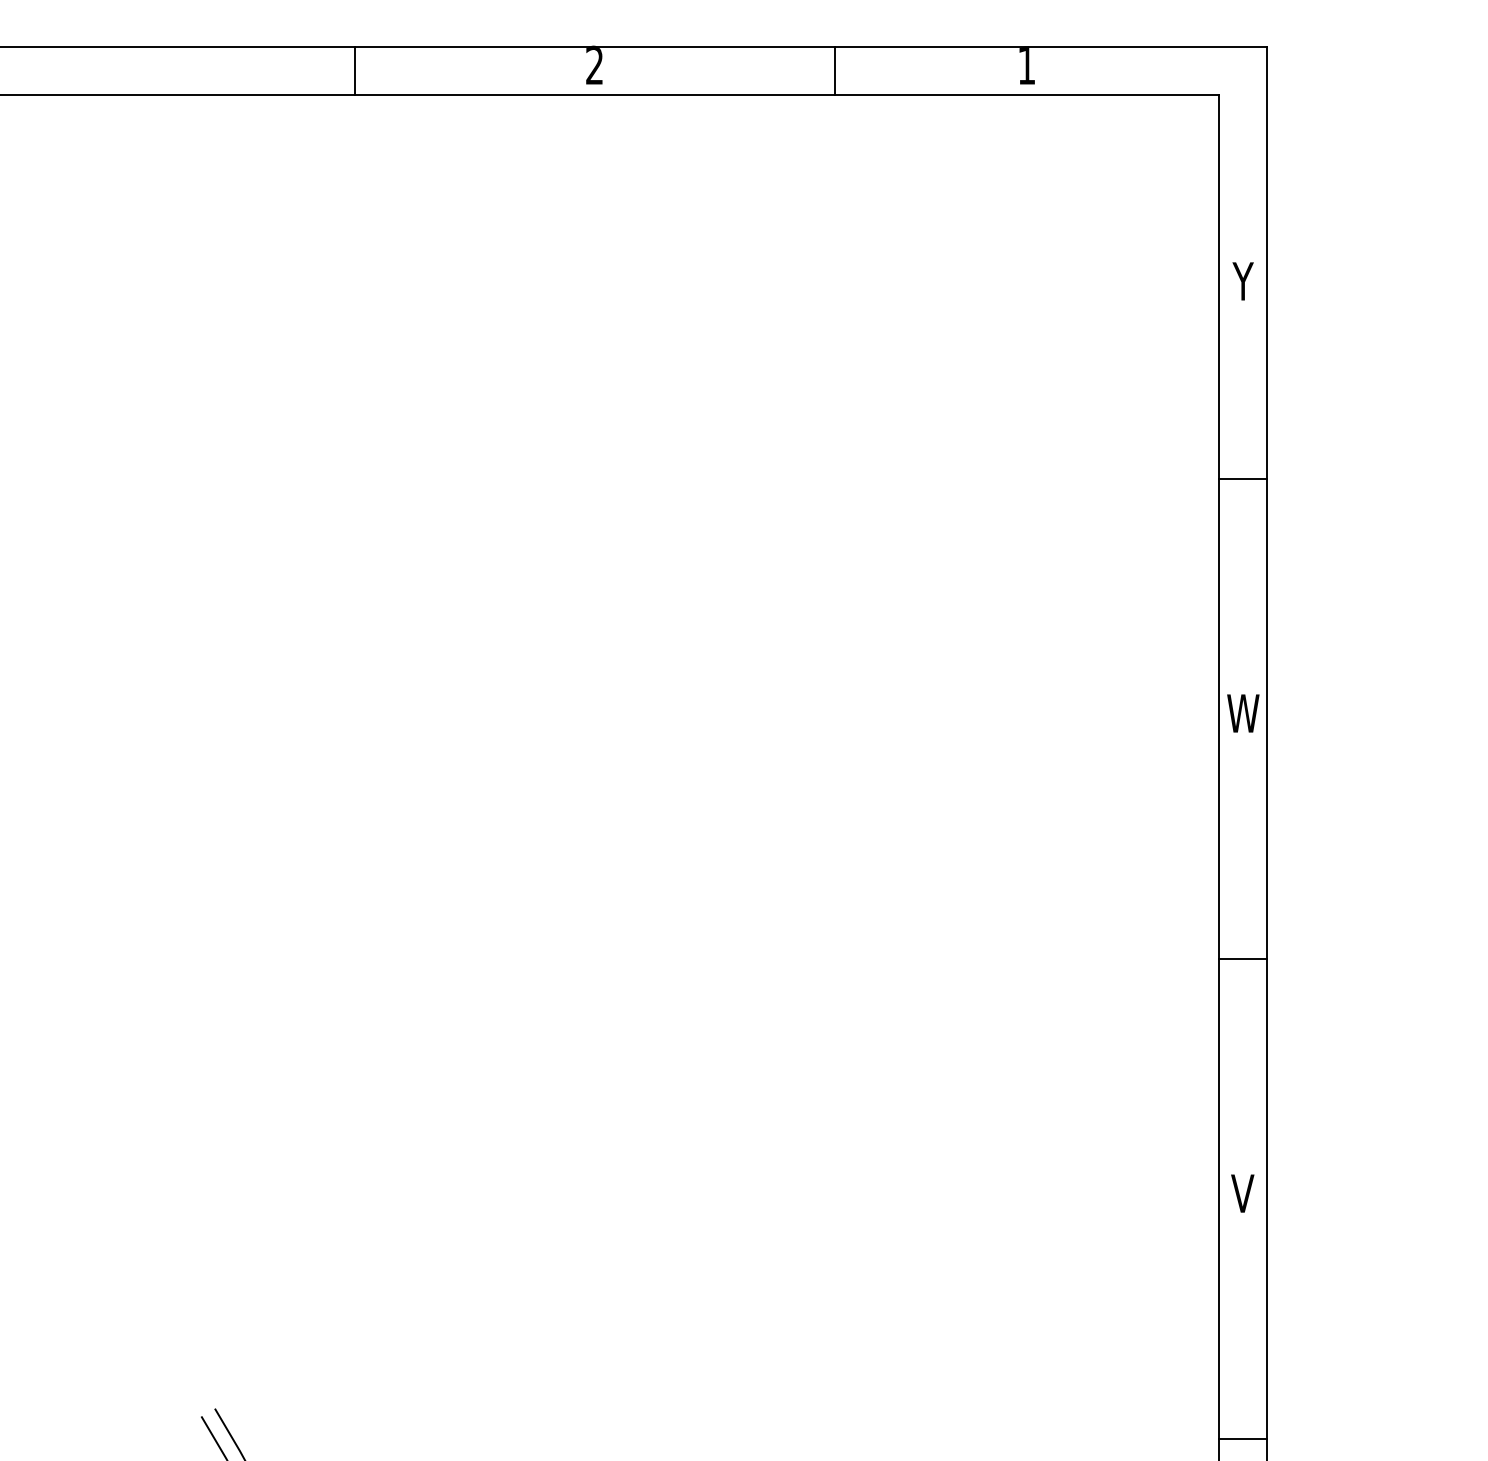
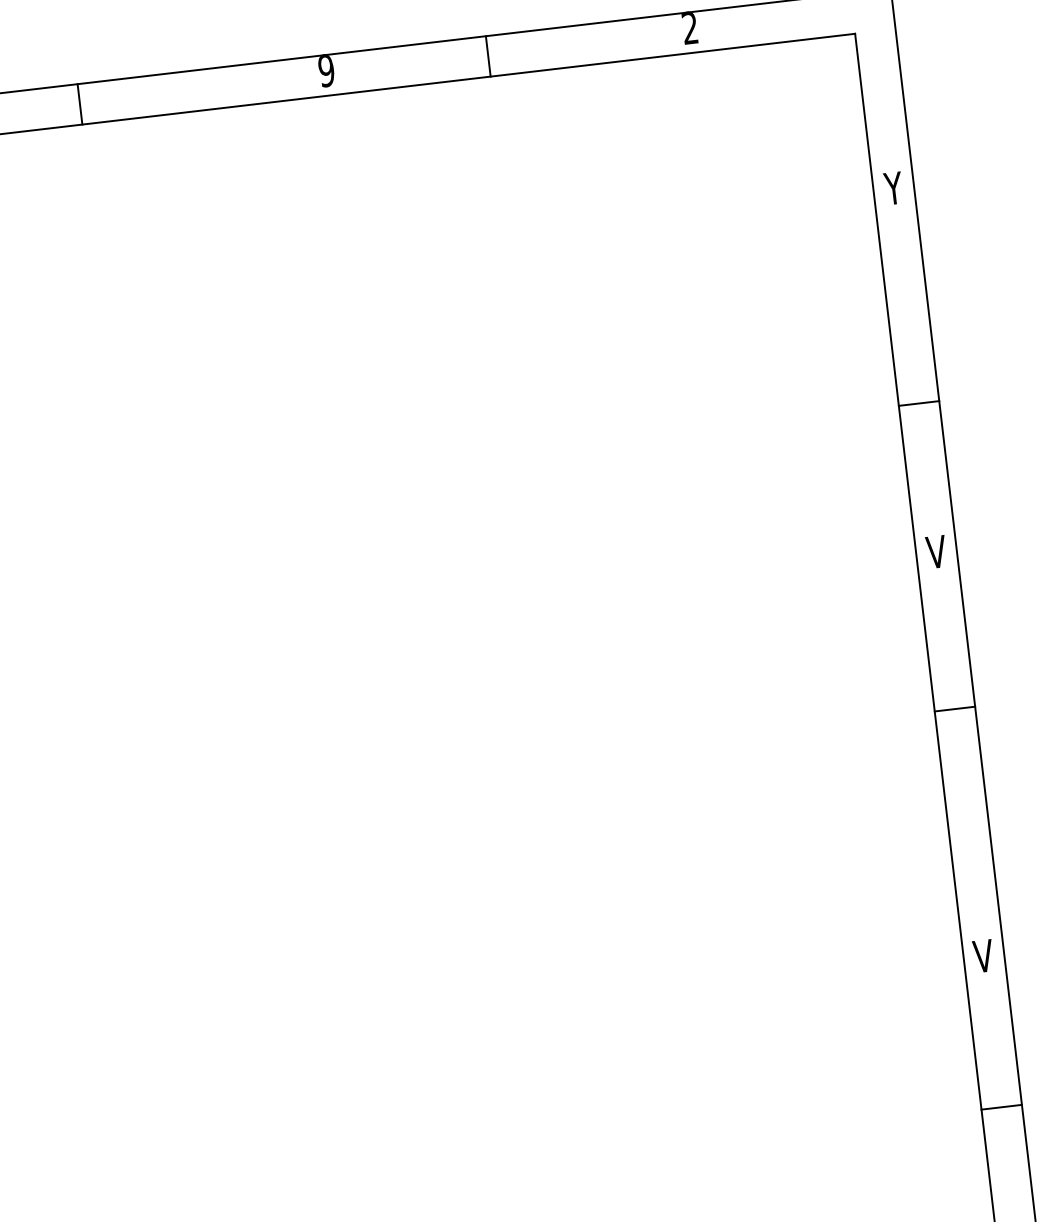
text: (1026, 64) -> (689, 27), 1 -> 2
text: (594, 65) -> (326, 70), 2 -> 9
line: (355, 70) -> (80, 104), moved
line: (835, 70) -> (488, 56), moved
line: (1243, 478) -> (919, 403), moved
text: (1243, 713) -> (936, 552), W -> V
line: (1243, 959) -> (955, 709), moved
line: (1243, 1439) -> (1001, 1107), moved

